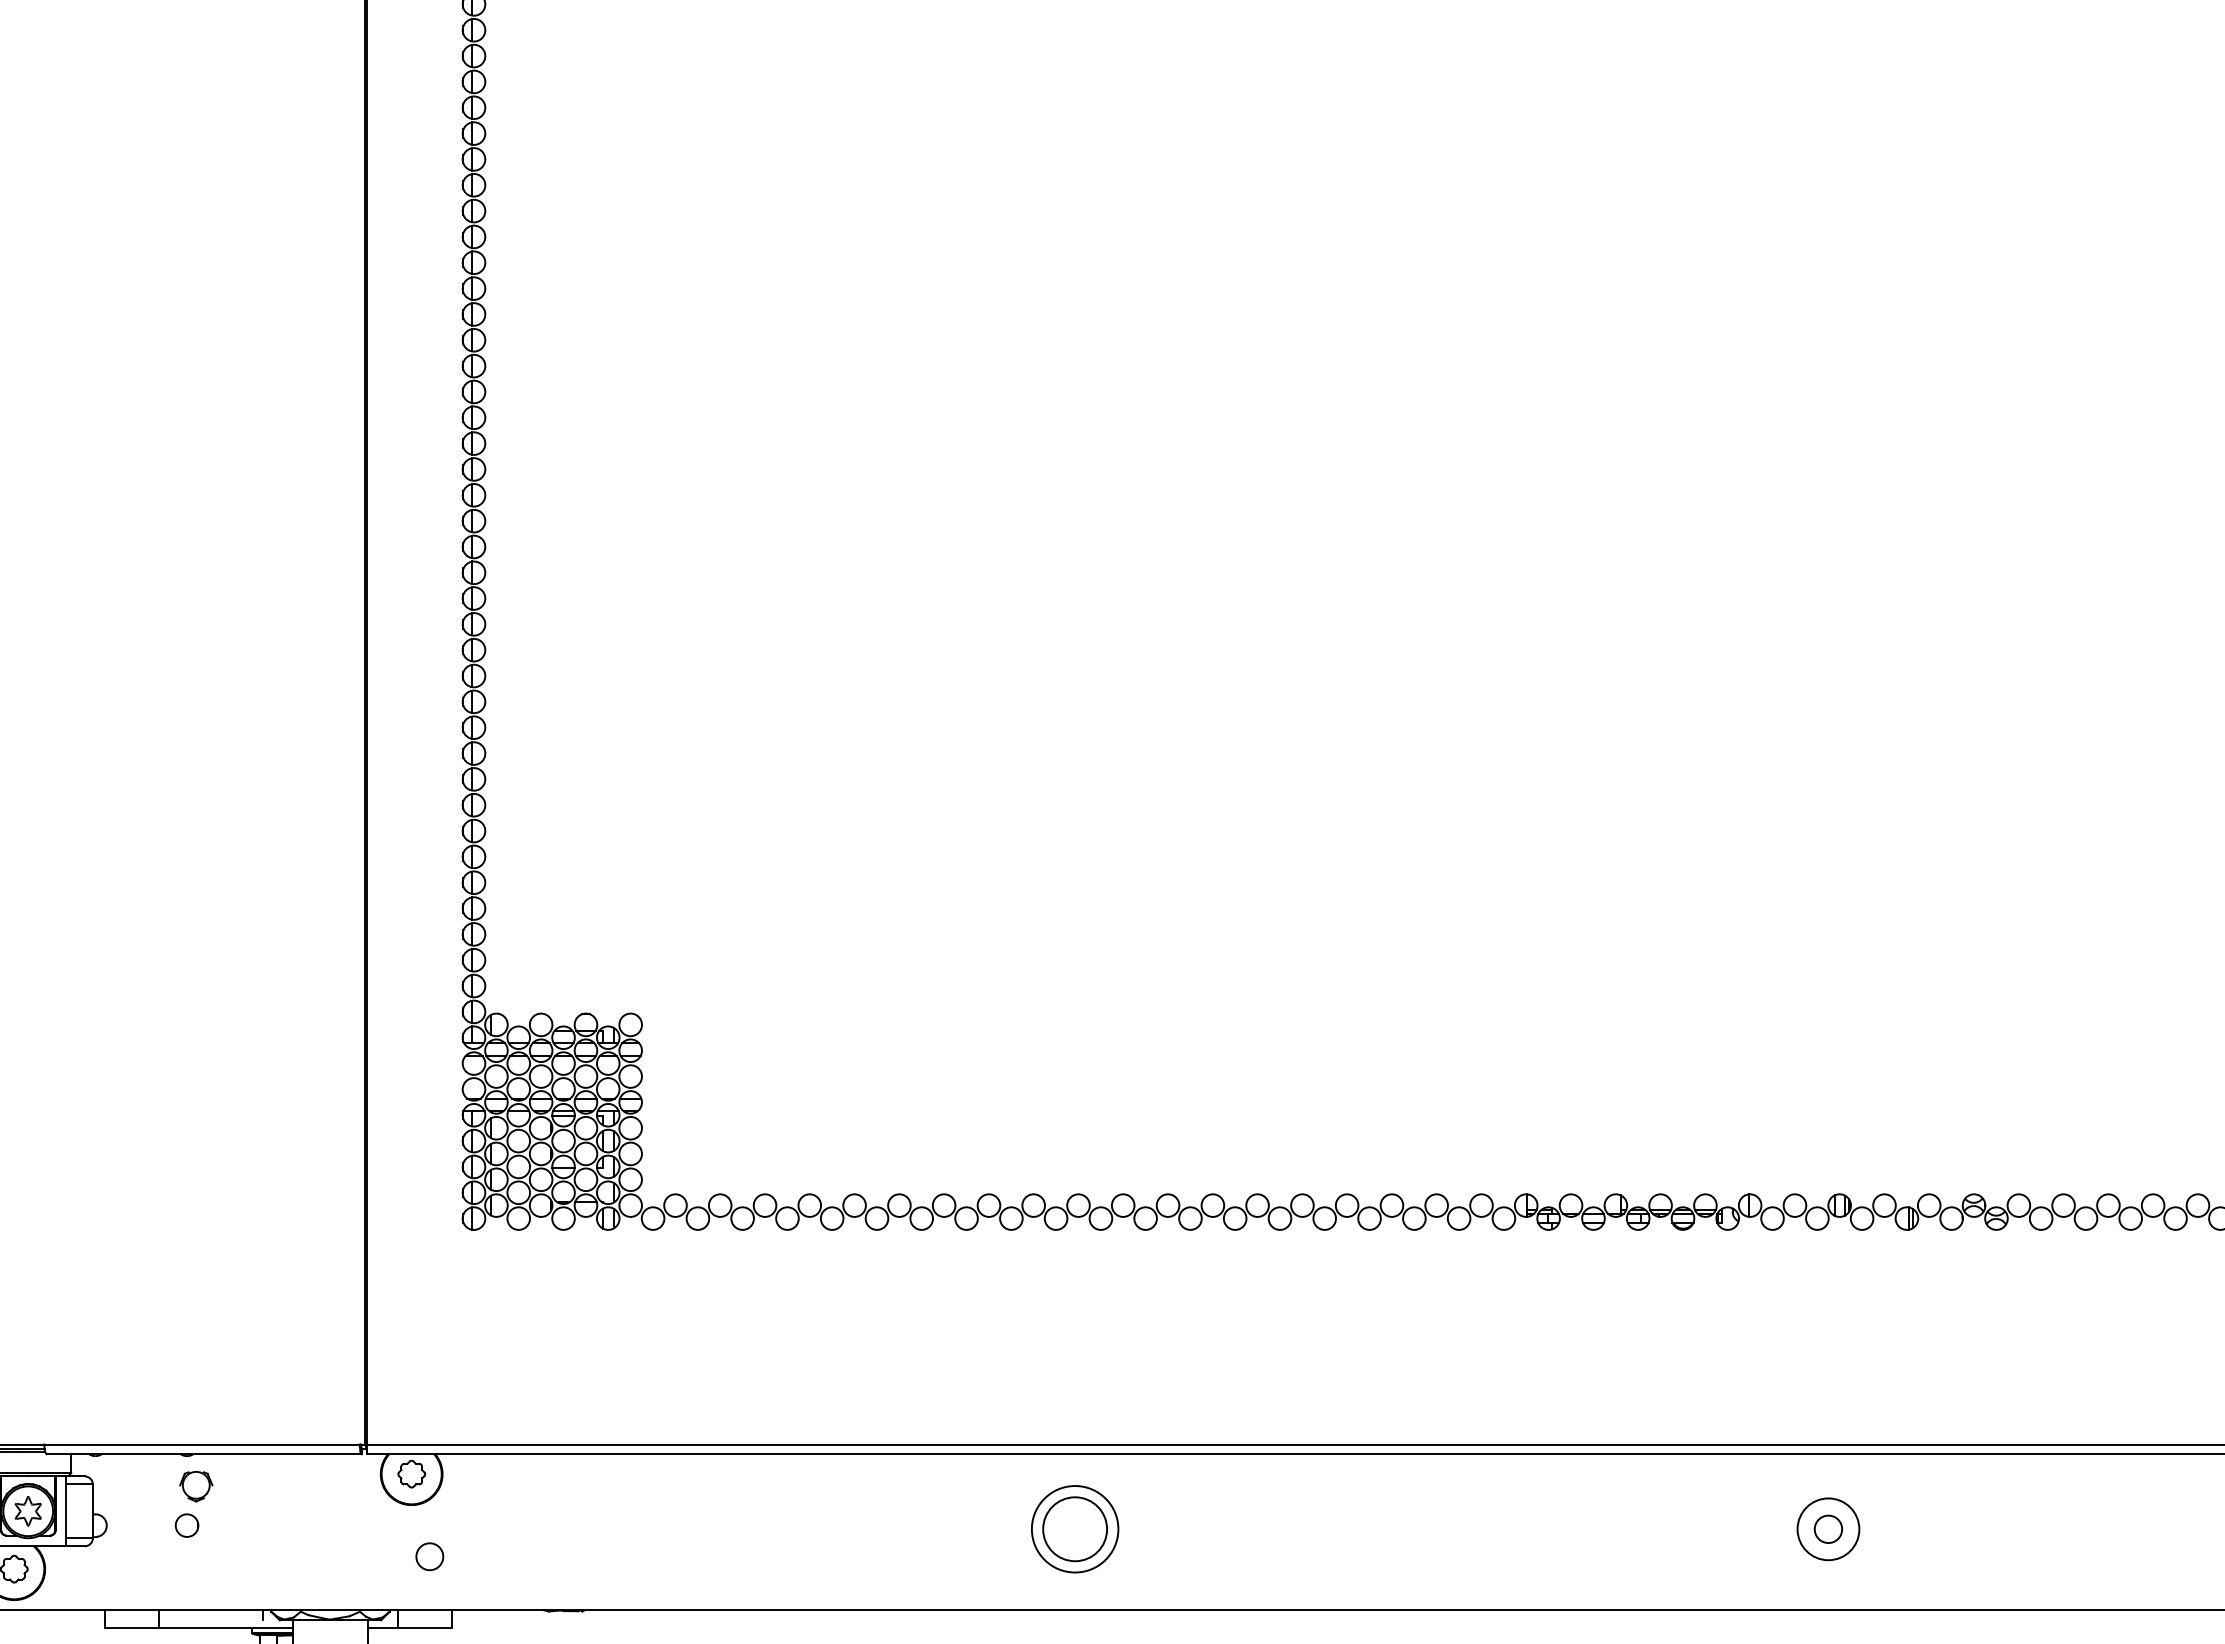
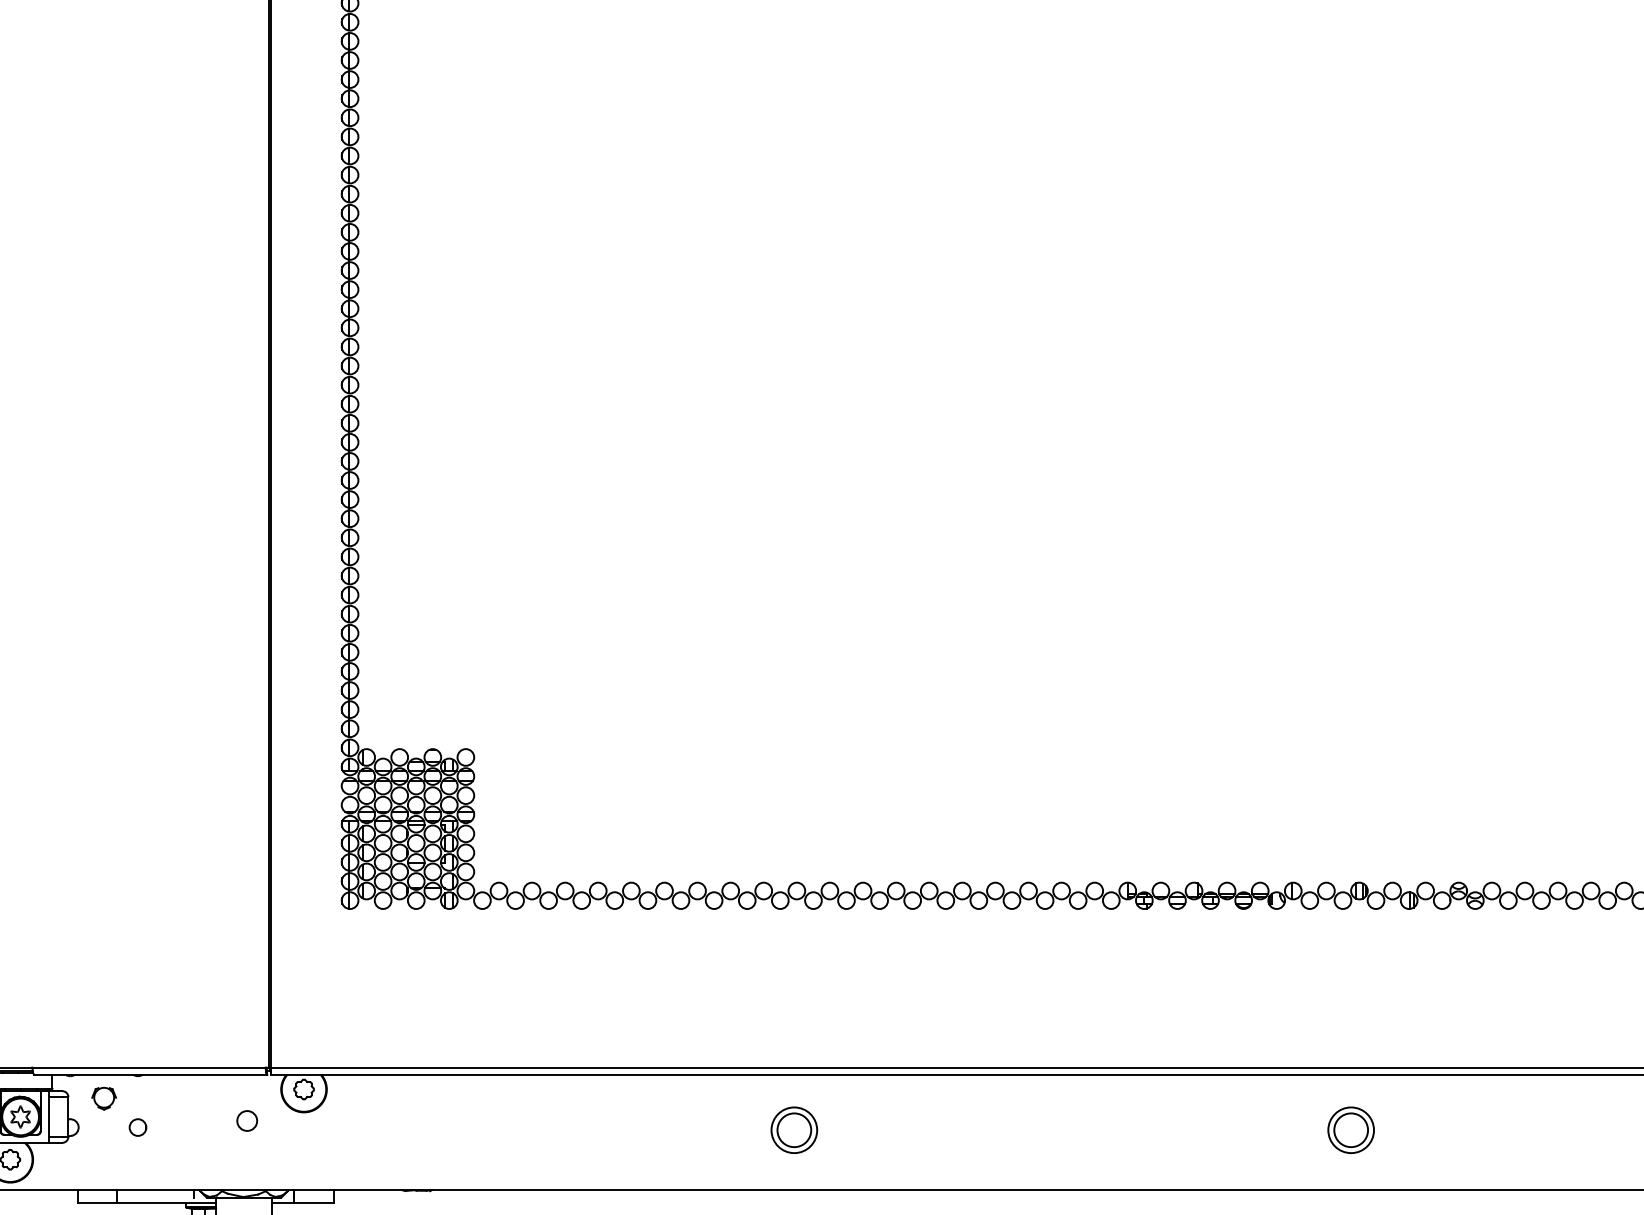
part: (196, 1486) -> (104, 1098), moved
part: (1074, 1529) -> (793, 1130), size x0.71
circle: (1828, 1529) -> (1351, 1130), size x1.67
circle: (429, 1556) -> (246, 1120), moved

